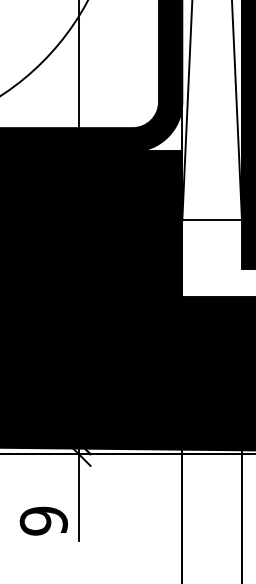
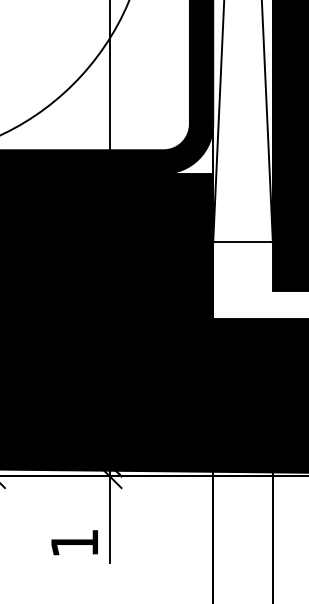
text: (43, 521) -> (74, 543), 9 -> 1

